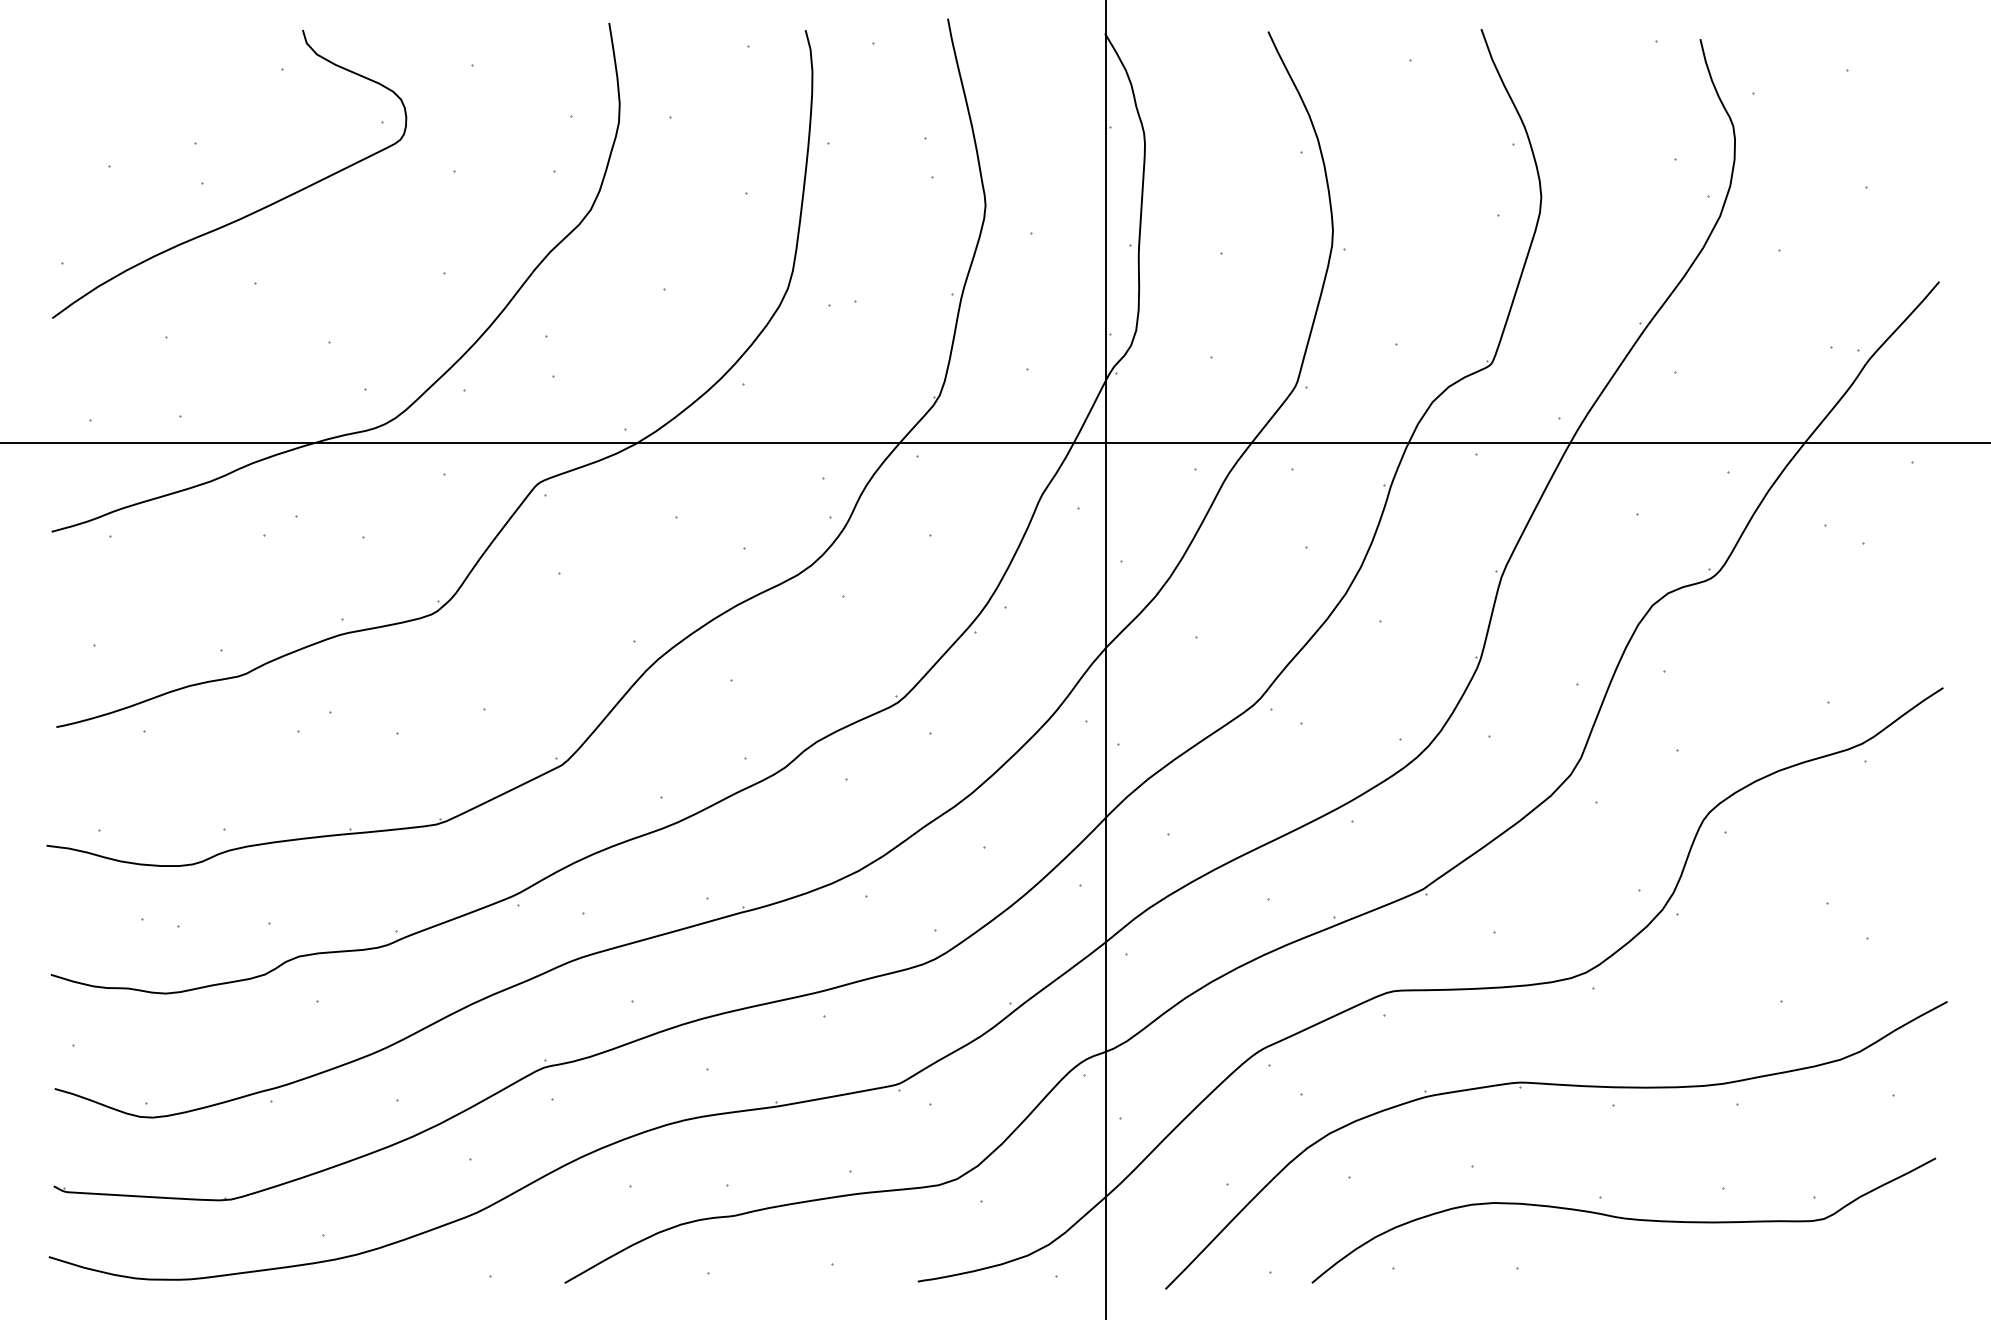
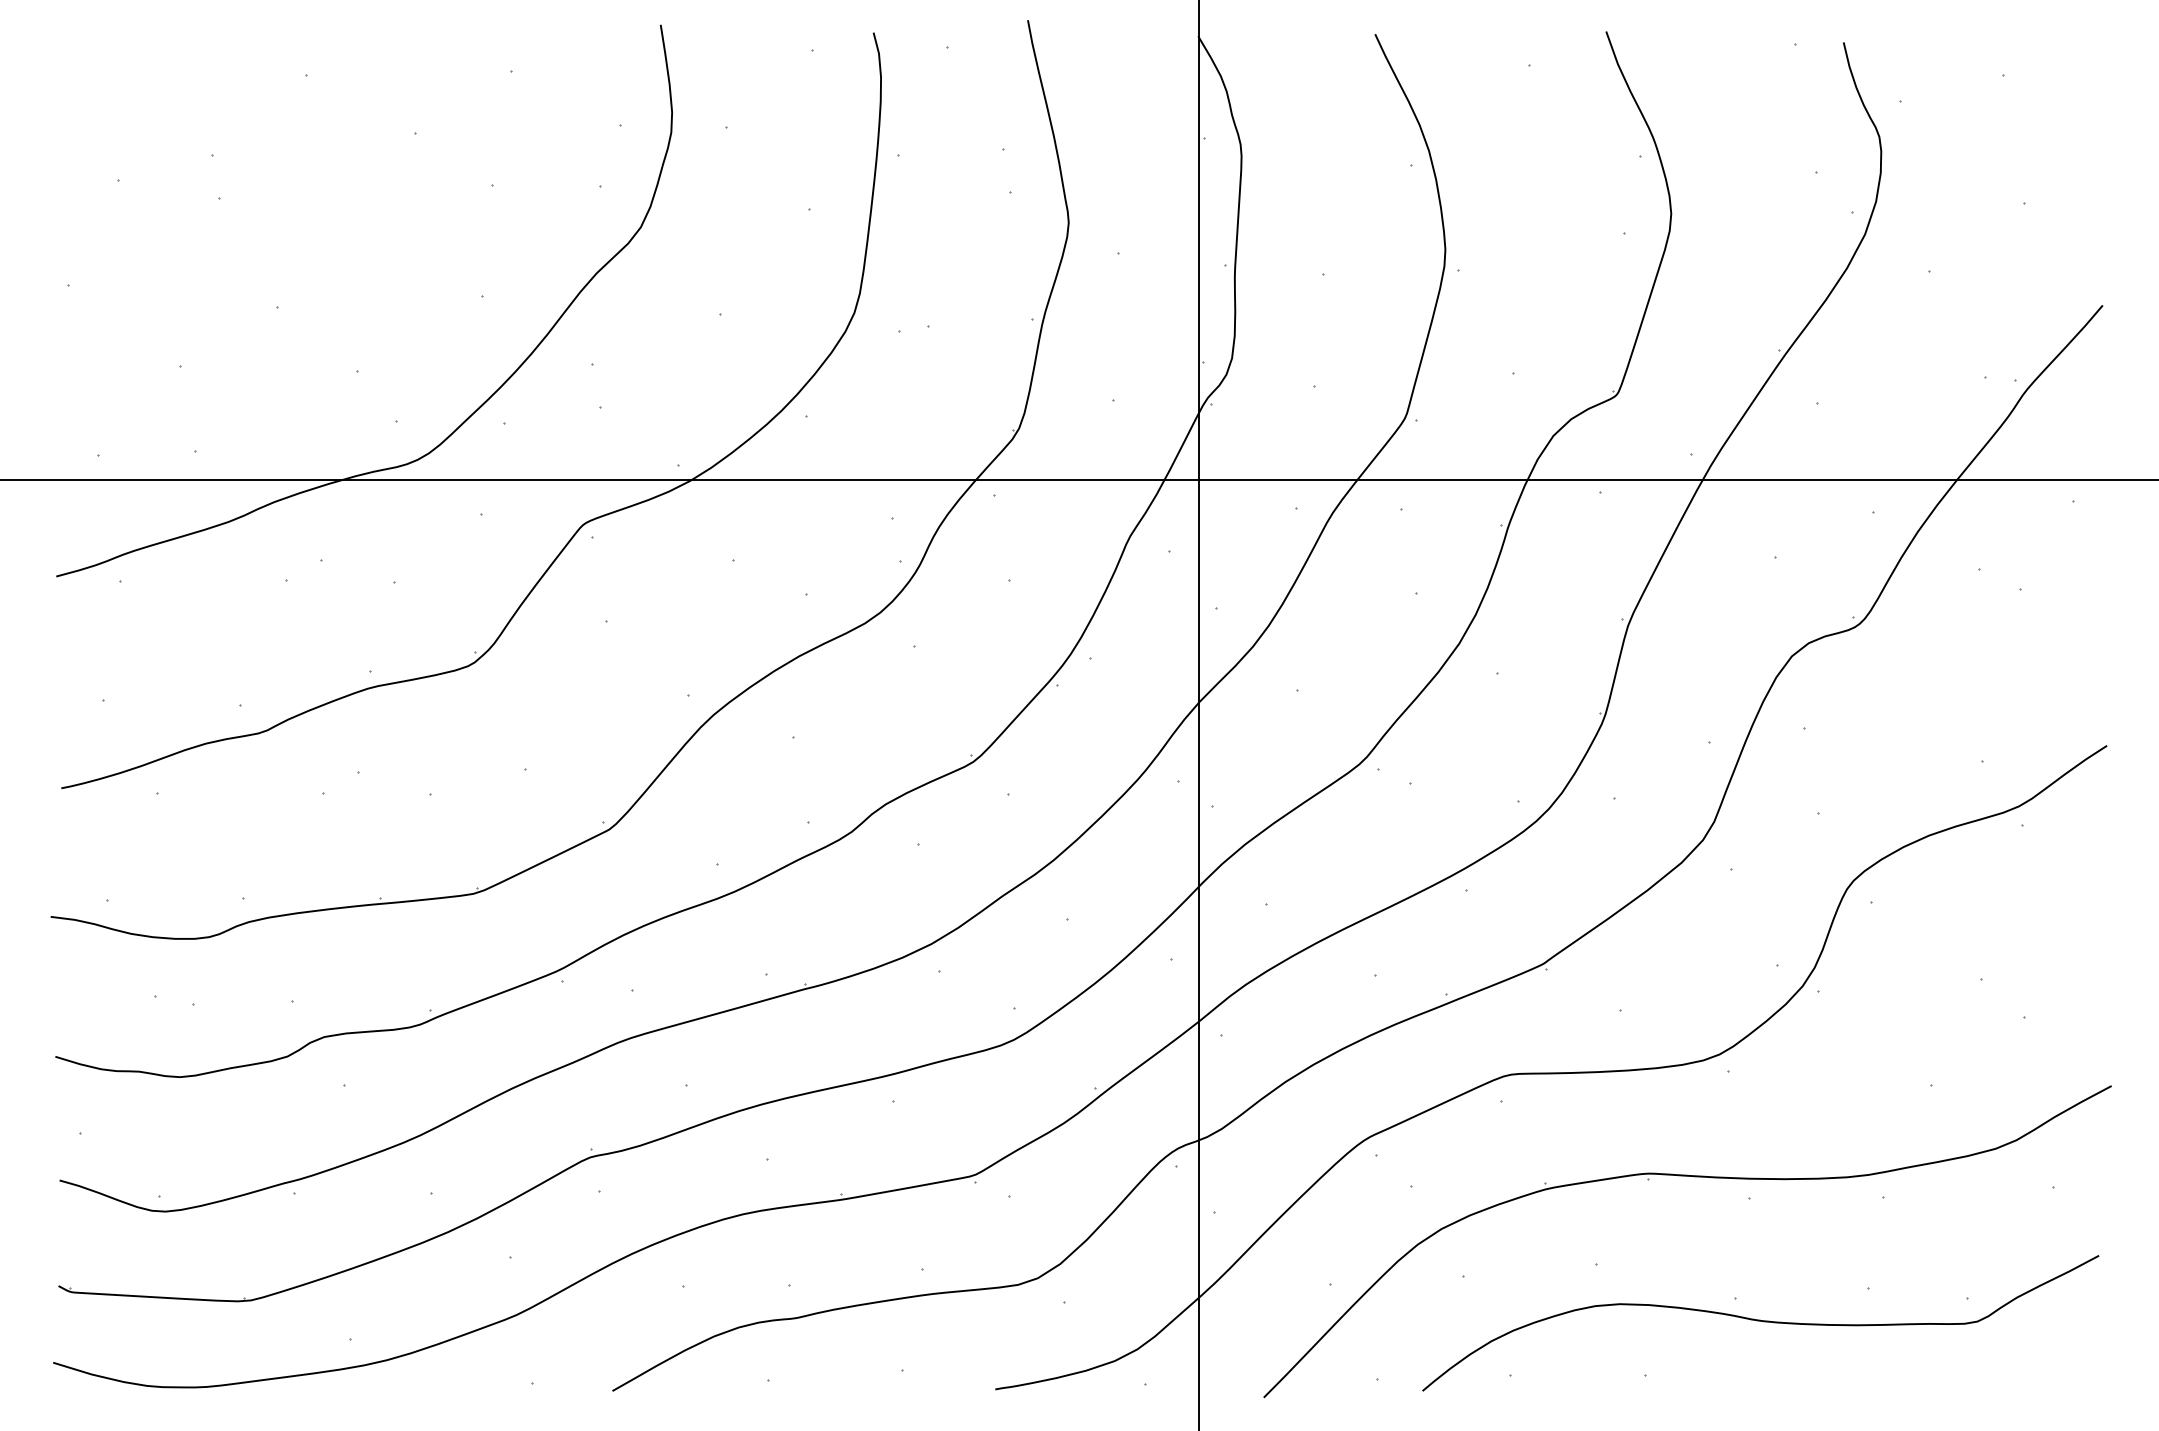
curve: (245, 215) -> (266, 233), removed

